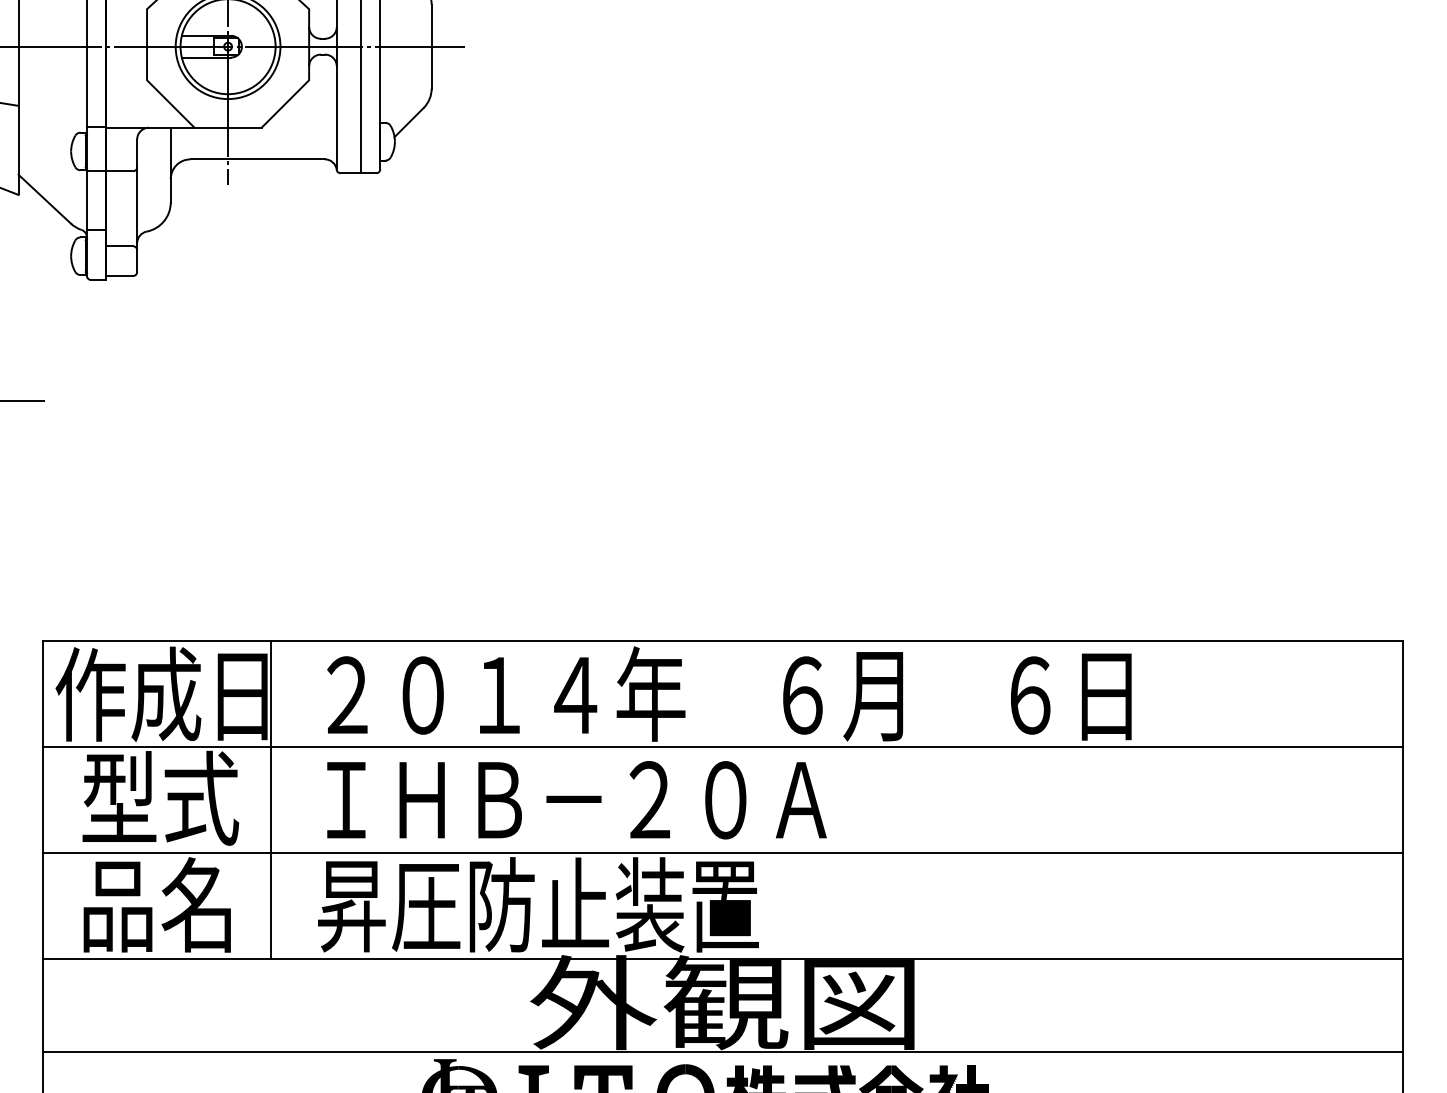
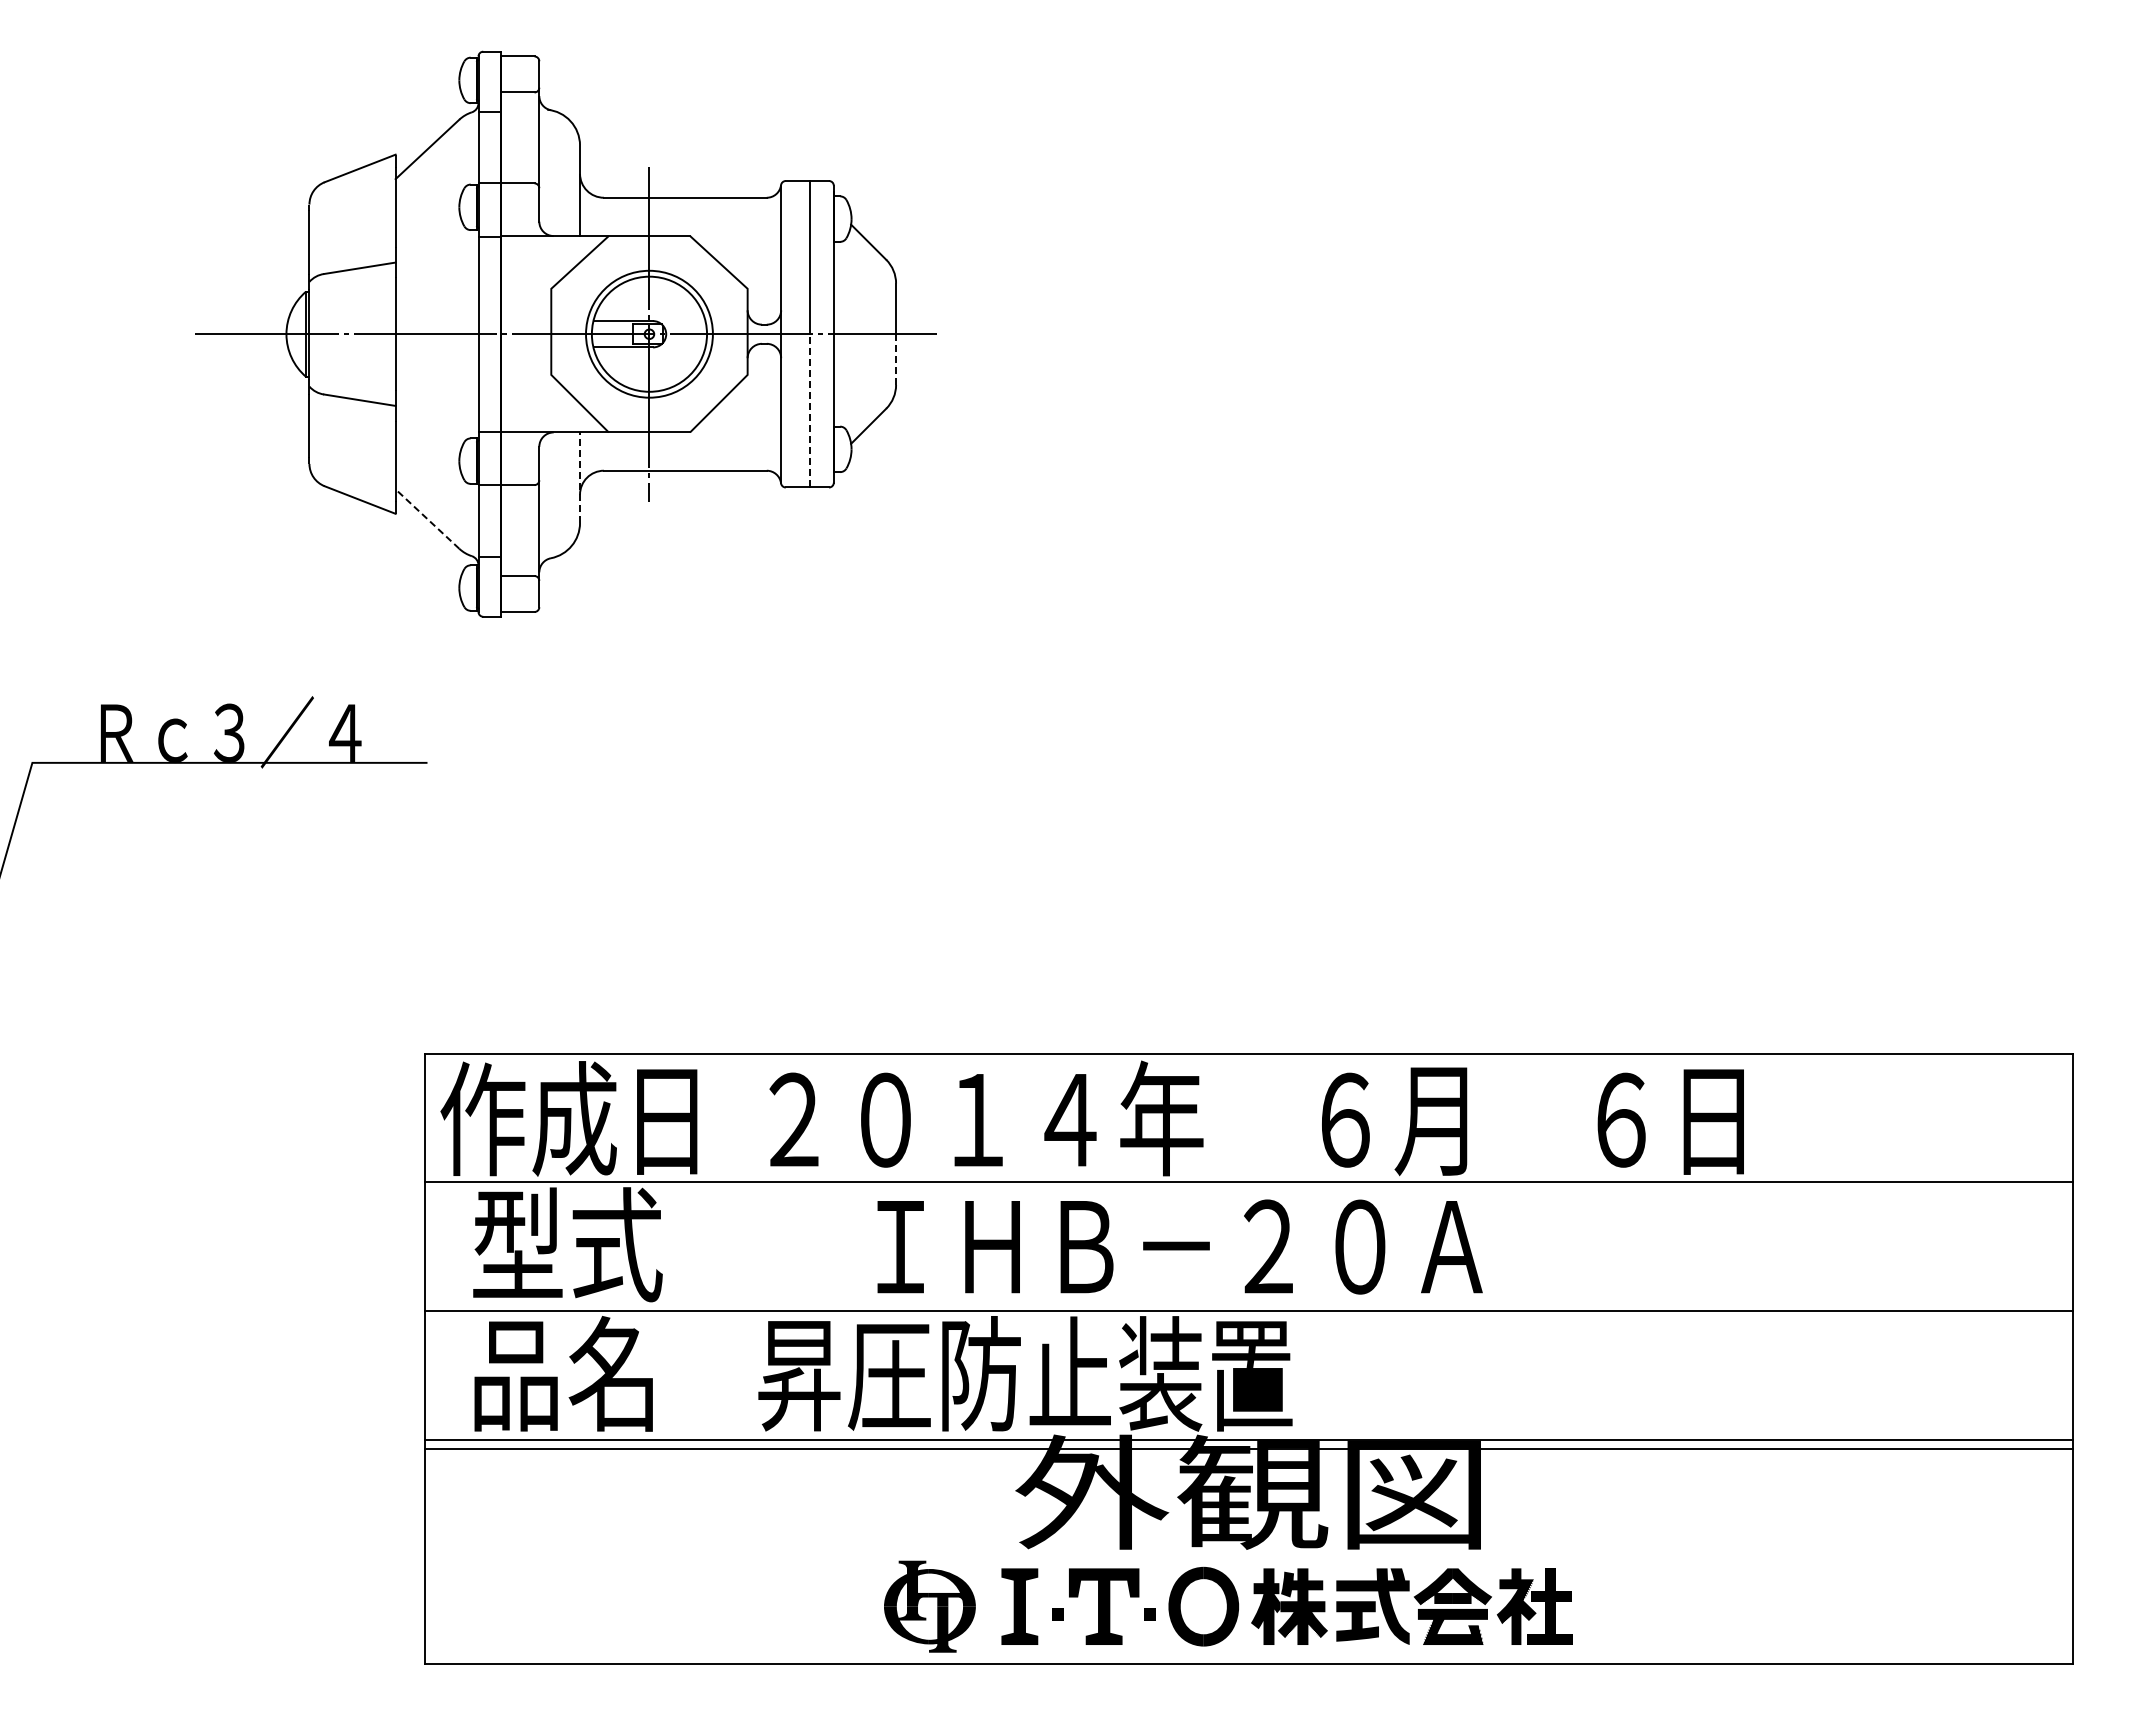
line: (432, 67) -> (896, 359), solid -> dashed
line: (360, 109) -> (809, 410), solid -> dashed
line: (171, 164) -> (580, 477), solid -> dashed
line: (44, 199) -> (427, 519), solid -> dashed
line: (271, 799) -> (701, 1246), removed
text: (576, 799) -> (1179, 1246), moved
line: (722, 1052) -> (1248, 1449), moved

